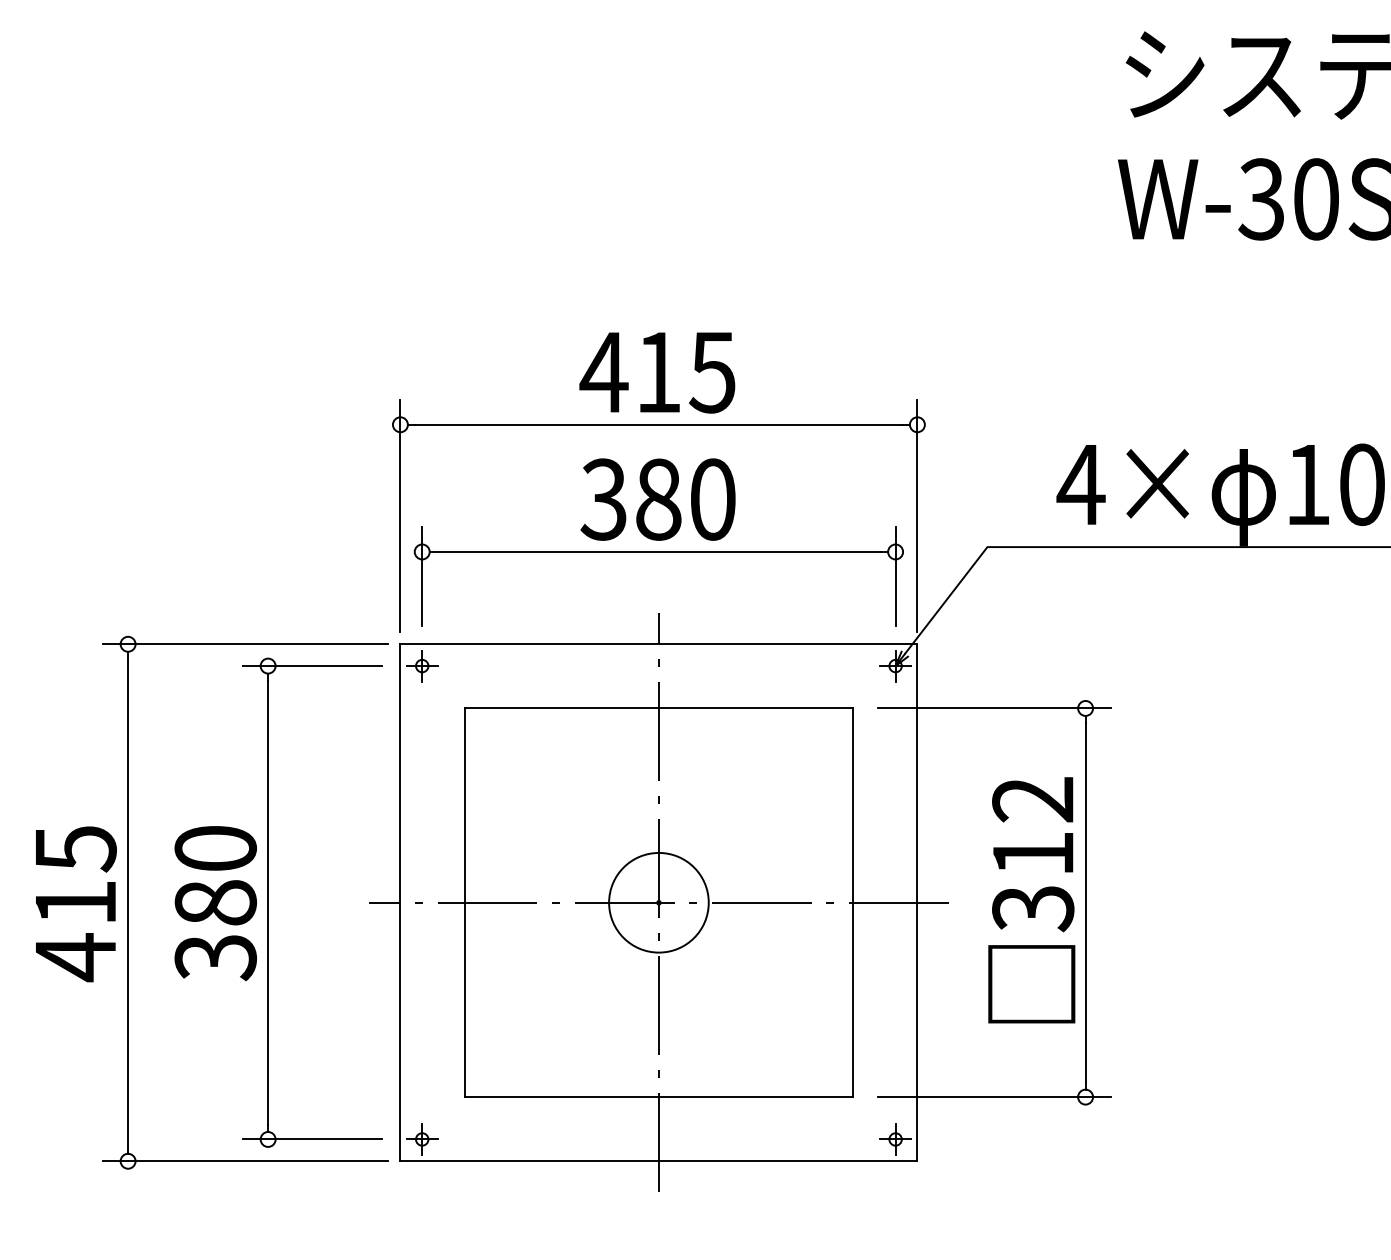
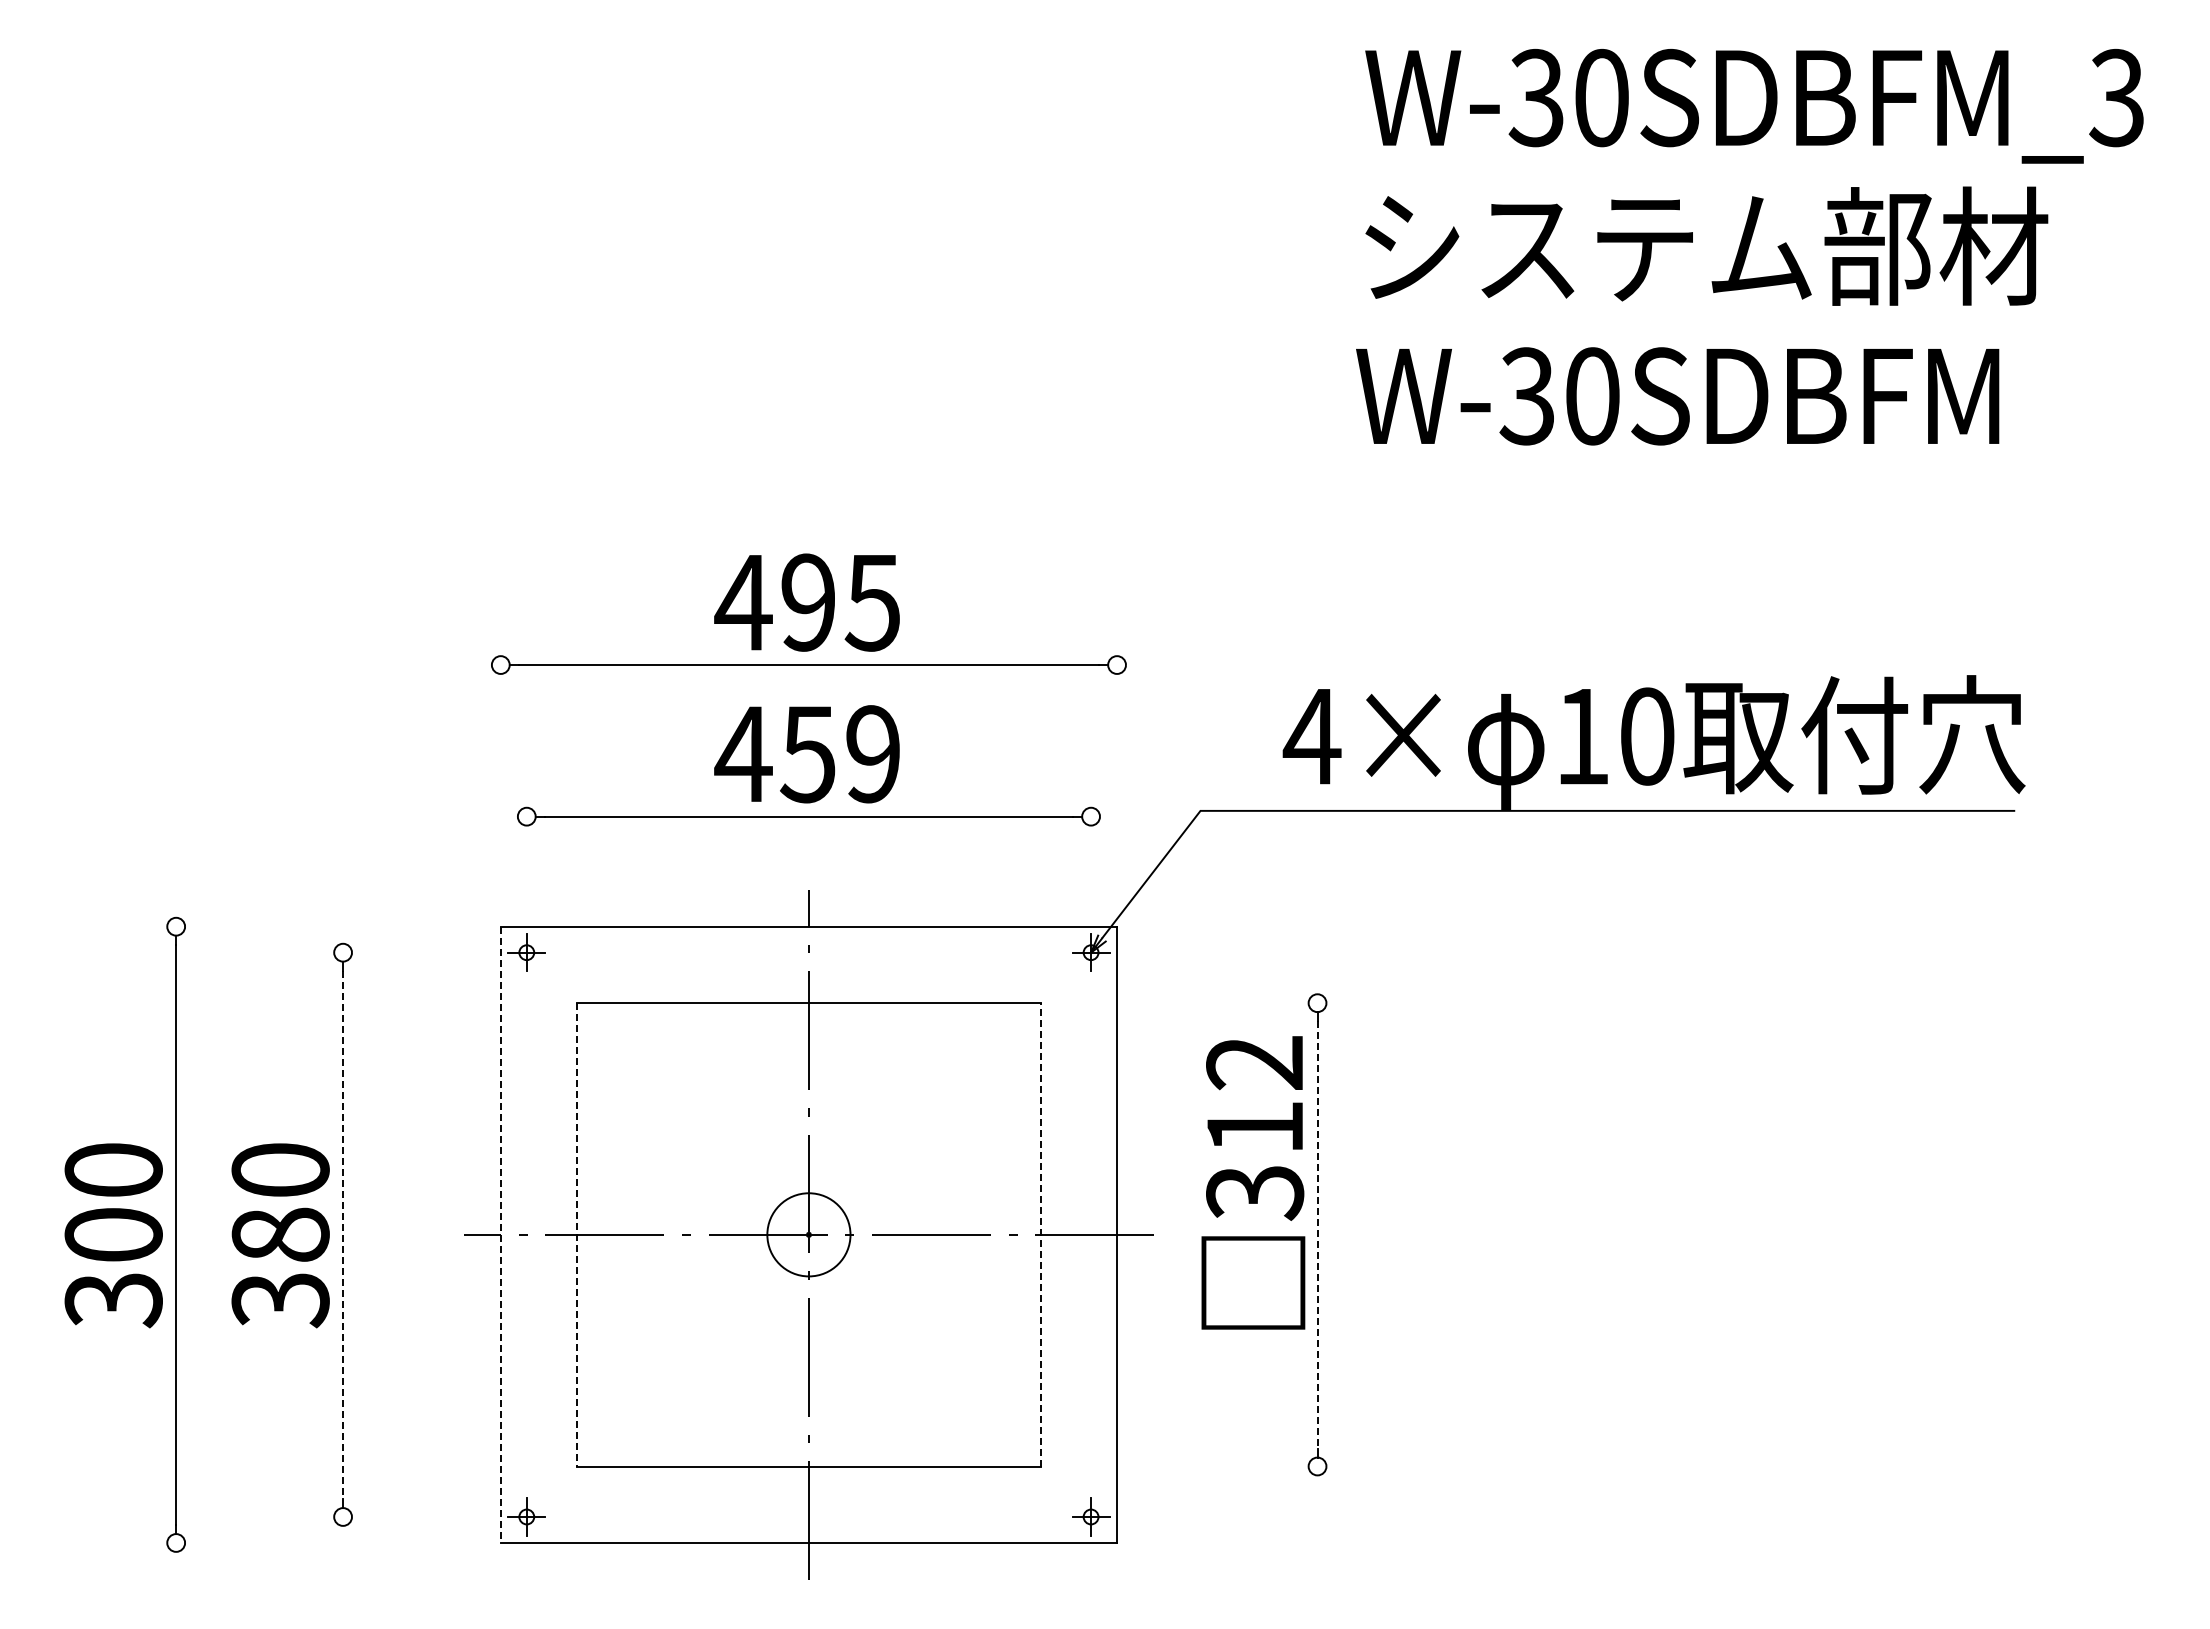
text: (657, 372) -> (807, 602), 415 -> 495
text: (657, 499) -> (807, 754), 380 -> 459
line: (400, 515) -> (500, 773), removed
line: (917, 515) -> (1117, 773), removed
line: (421, 576) -> (526, 845), removed
line: (895, 576) -> (1091, 845), removed
line: (244, 644) -> (315, 926), removed
line: (312, 665) -> (395, 952), removed
line: (994, 708) -> (1208, 1003), removed
text: (1031, 899) -> (1253, 1182), moved
line: (464, 902) -> (577, 1234), solid -> dashed
circle: (658, 902) -> (808, 1234), size x0.7
line: (853, 902) -> (1040, 1234), solid -> dashed
line: (1085, 902) -> (1317, 1234), solid -> dashed
line: (268, 903) -> (343, 1235), solid -> dashed
line: (400, 903) -> (500, 1235), solid -> dashed
text: (75, 904) -> (113, 1236), 415 -> 300
line: (994, 1097) -> (1208, 1466), removed
line: (312, 1139) -> (395, 1516), removed
line: (244, 1160) -> (315, 1542), removed

